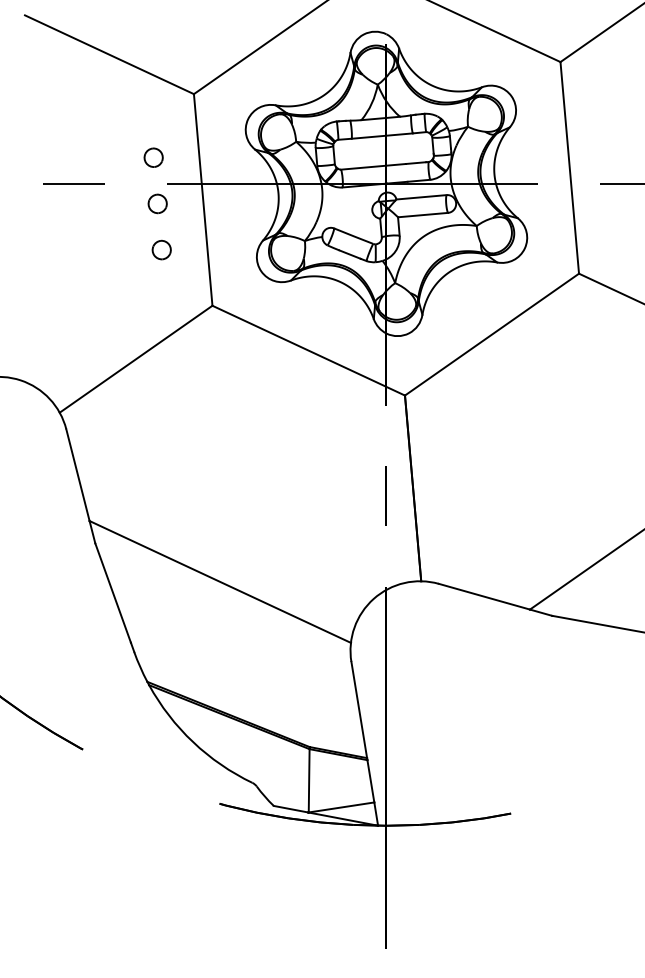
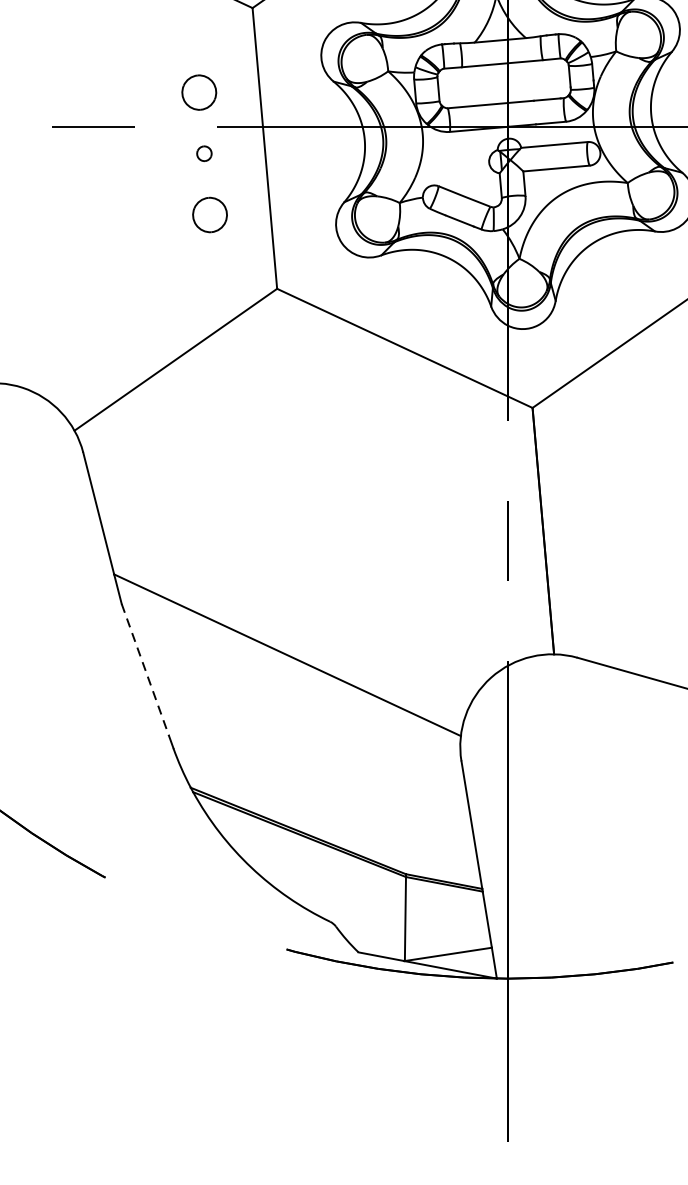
part: (153, 157) -> (198, 92), size x1.4
part: (157, 203) -> (204, 153), size x0.6
part: (161, 249) -> (209, 214), size x1.4
line: (113, 593) -> (145, 670), solid -> dashed

